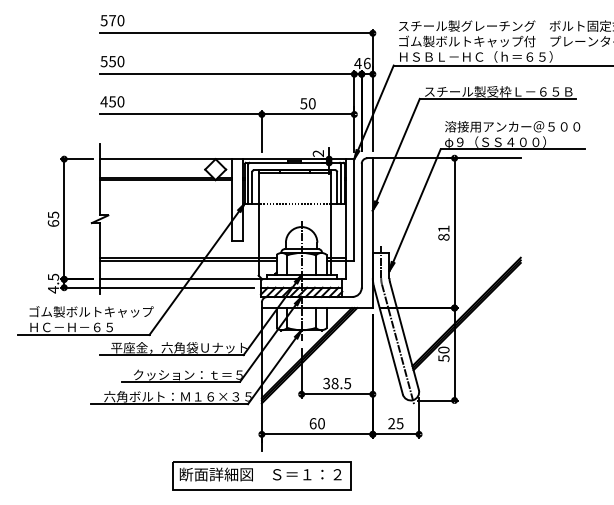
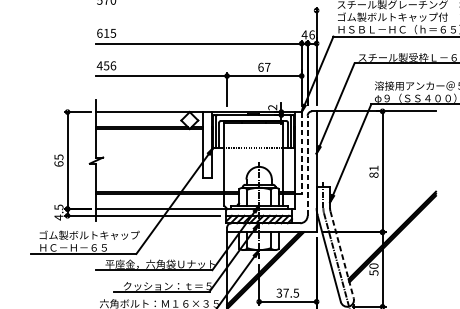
line: (236, 33) -> (206, 10), removed
text: (112, 61) -> (106, 33), 550 -> 615
text: (120, 101) -> (113, 65), 450 -> 456
text: (307, 103) -> (263, 67), 50 -> 67
line: (354, 210) -> (301, 153), solid -> dashed
line: (361, 225) -> (307, 165), solid -> dashed
line: (404, 336) -> (342, 255), solid -> dashed
text: (334, 383) -> (285, 293), 38.5 -> 37.5

